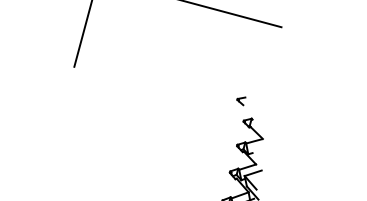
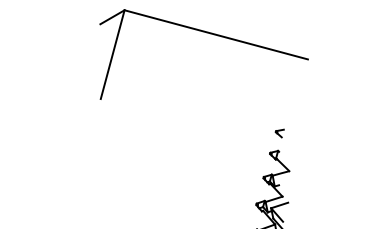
part: (241, 101) -> (279, 133), moved

